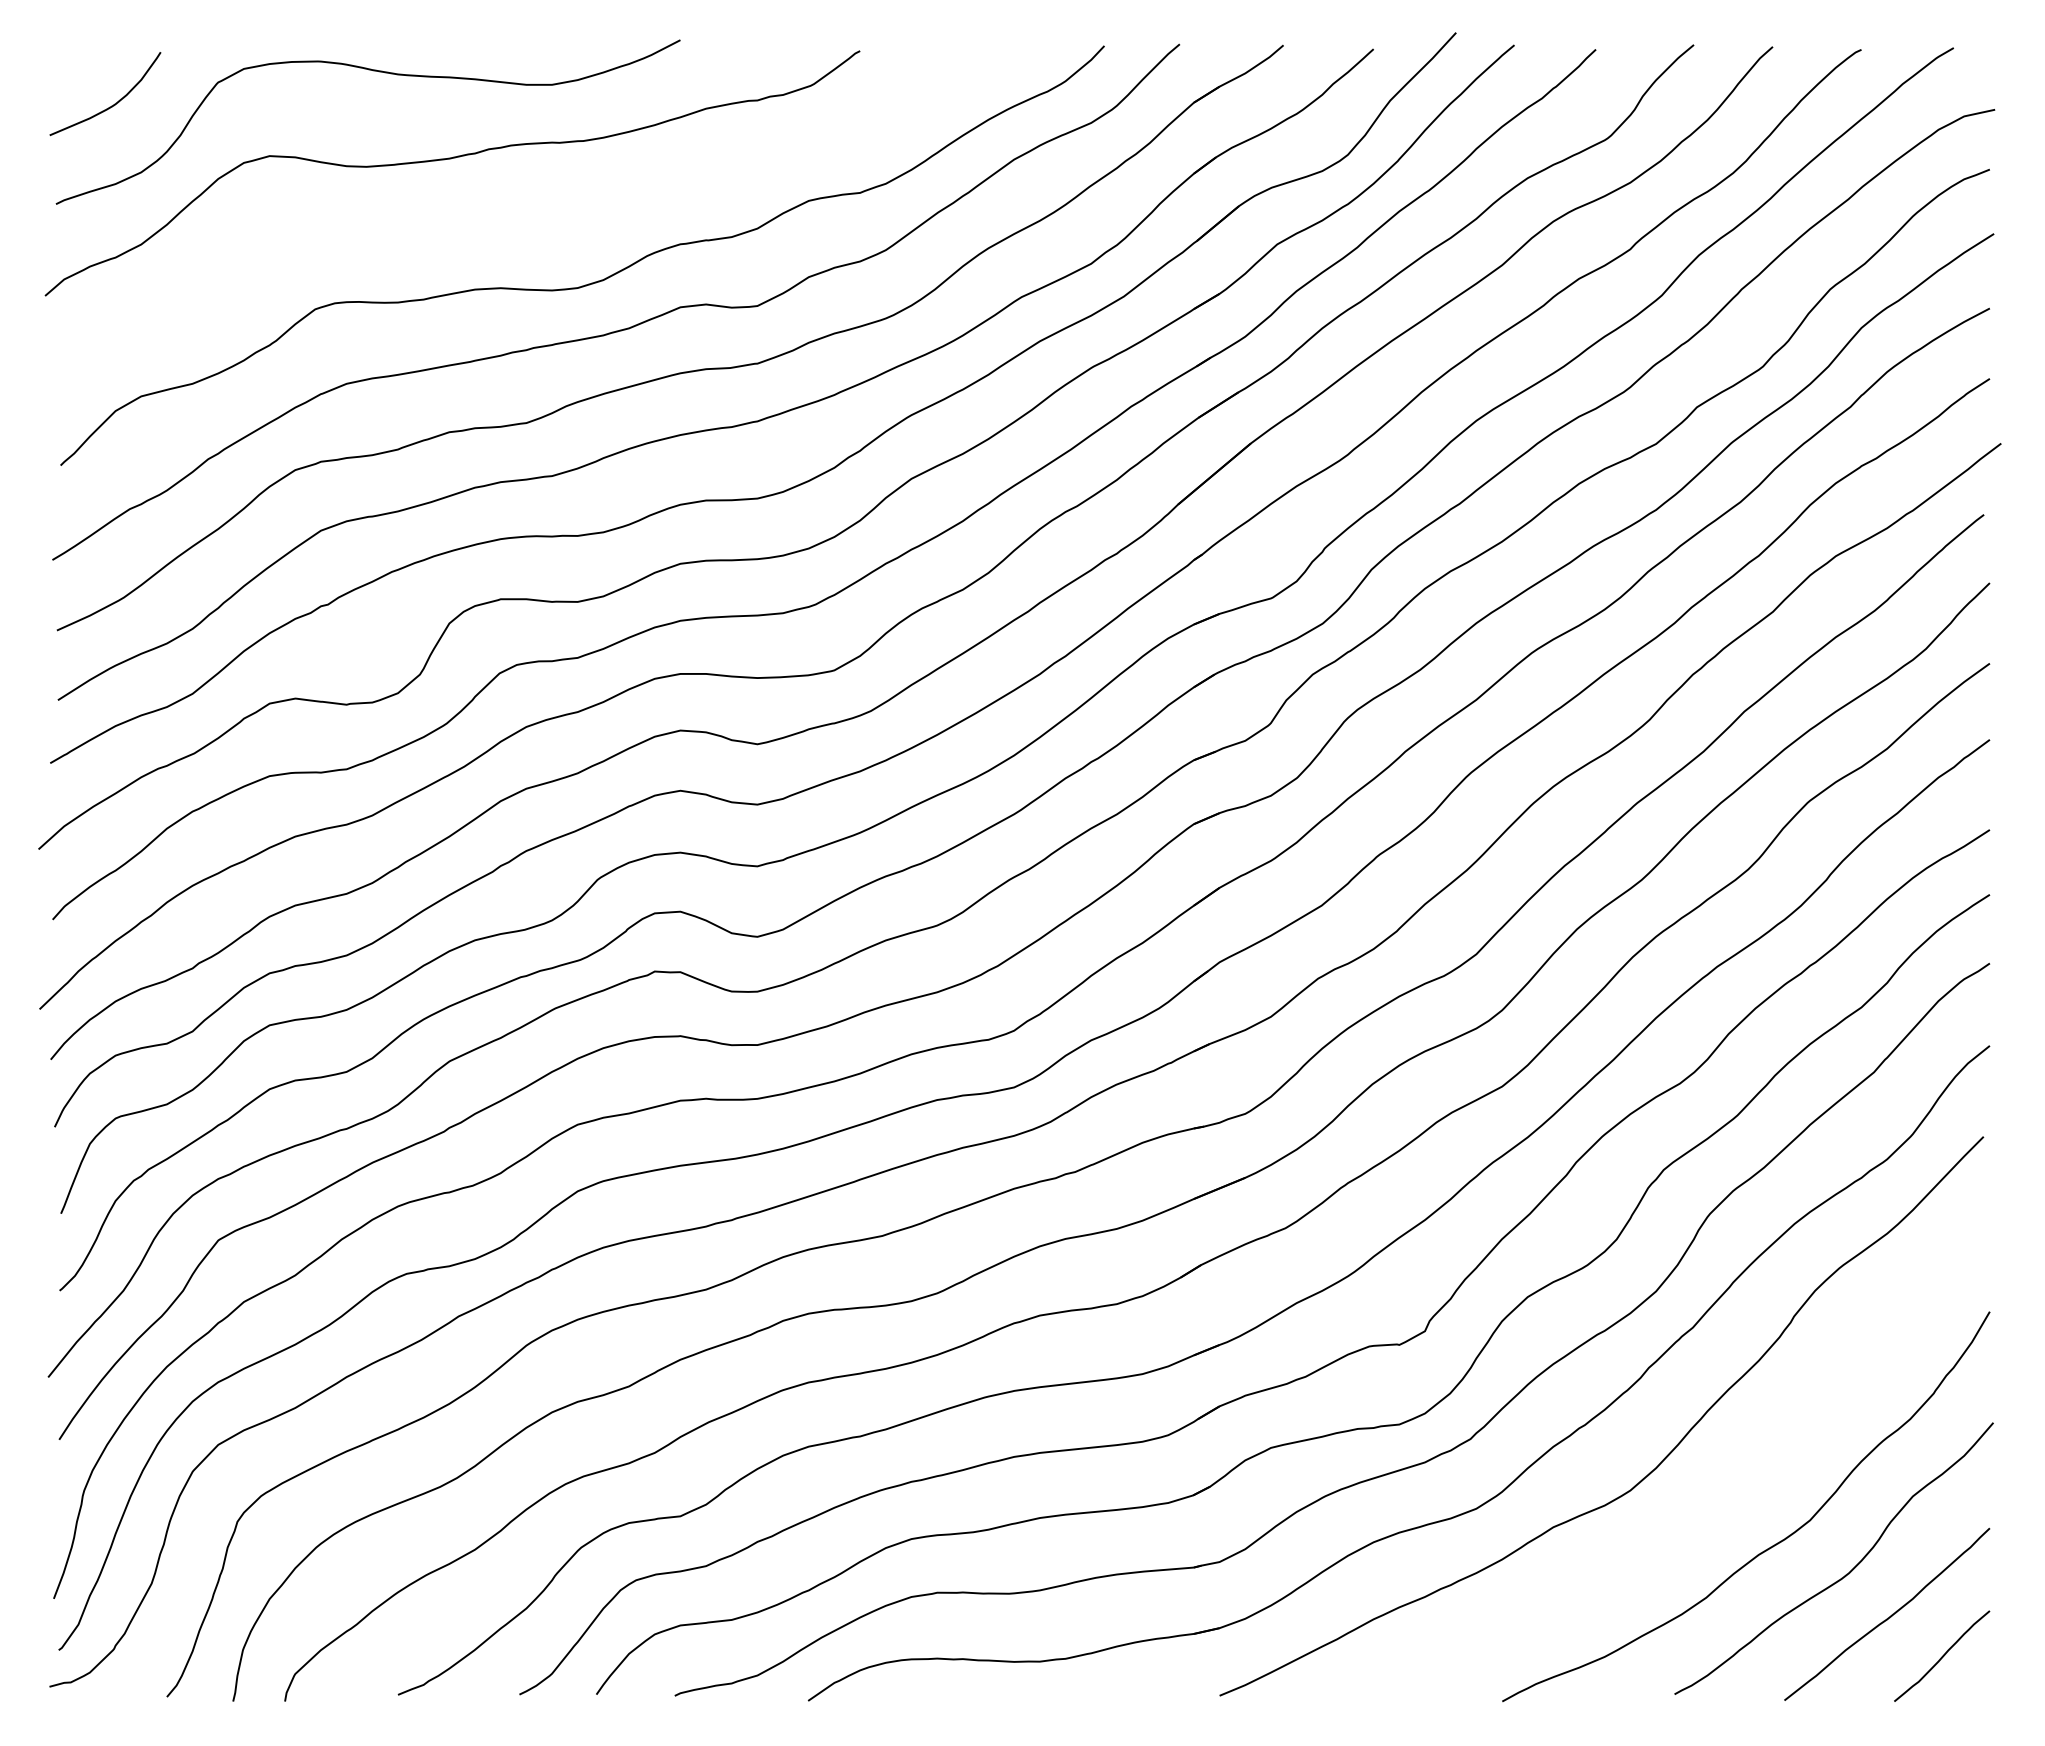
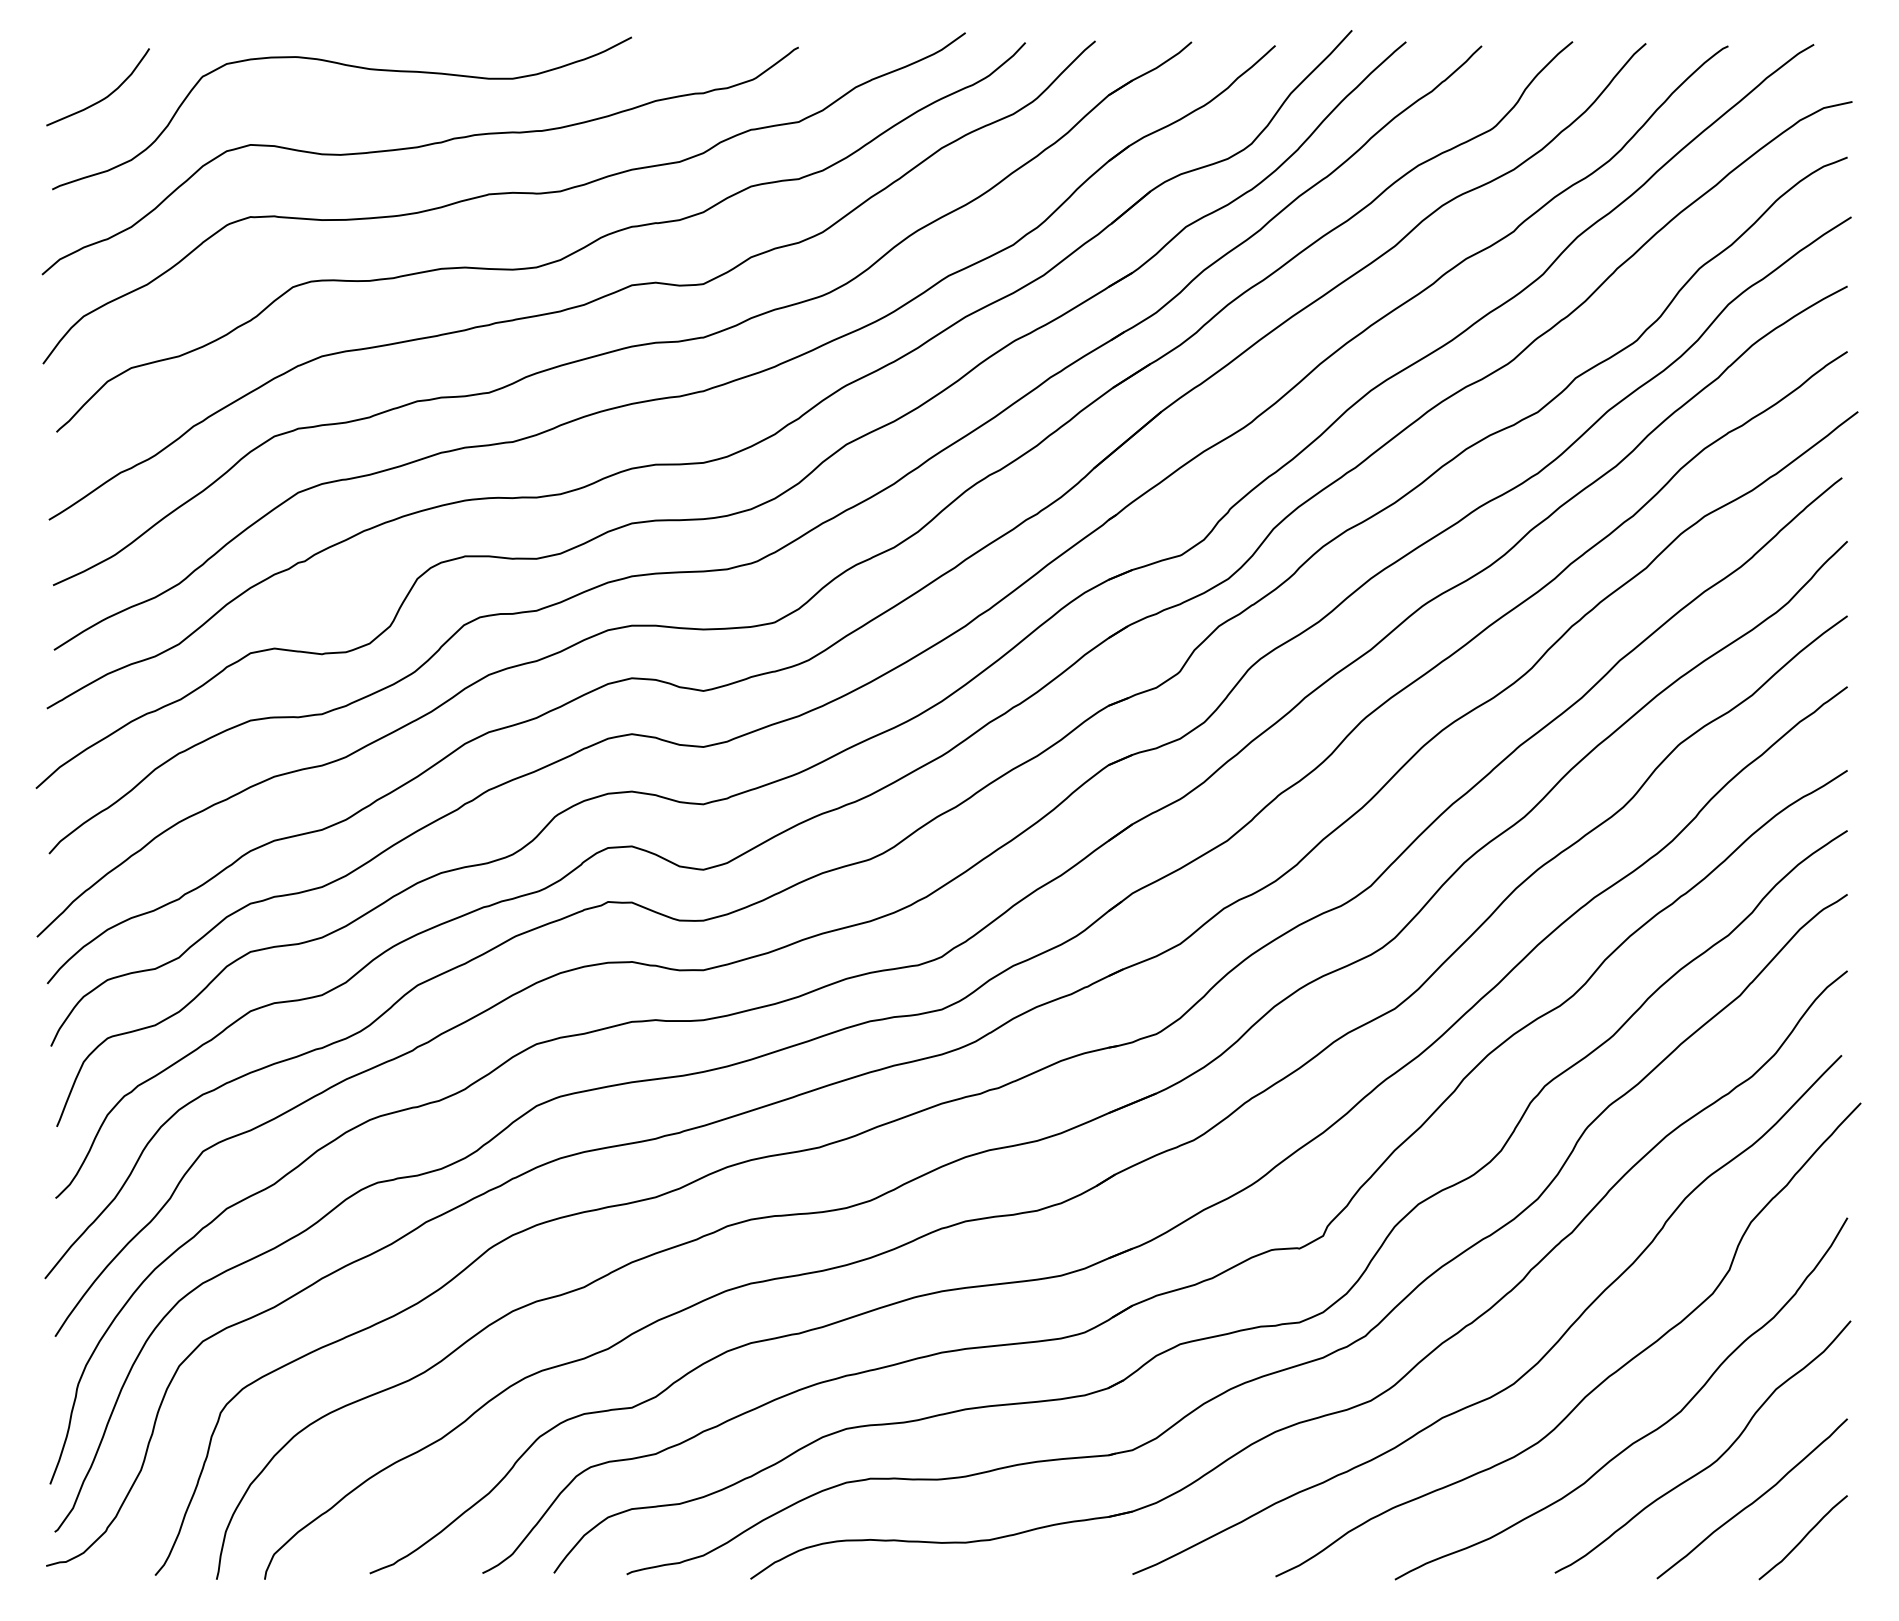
curve: (542, 209) -> (503, 194), added
curve: (1724, 1488) -> (1601, 1381), added

